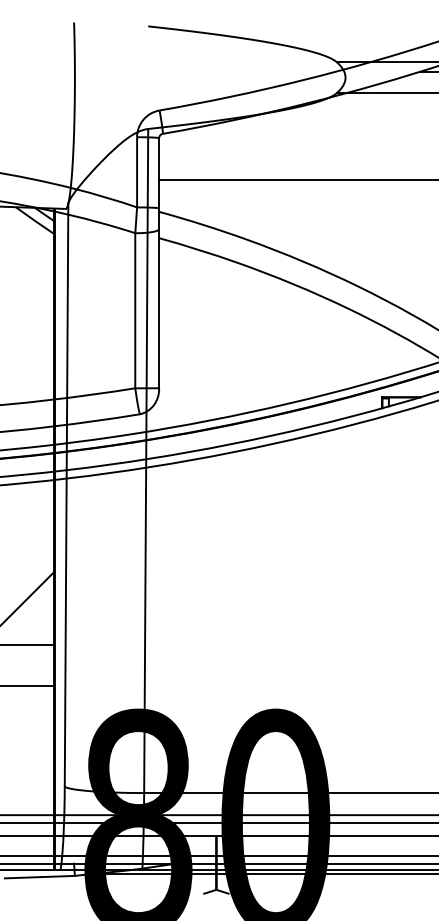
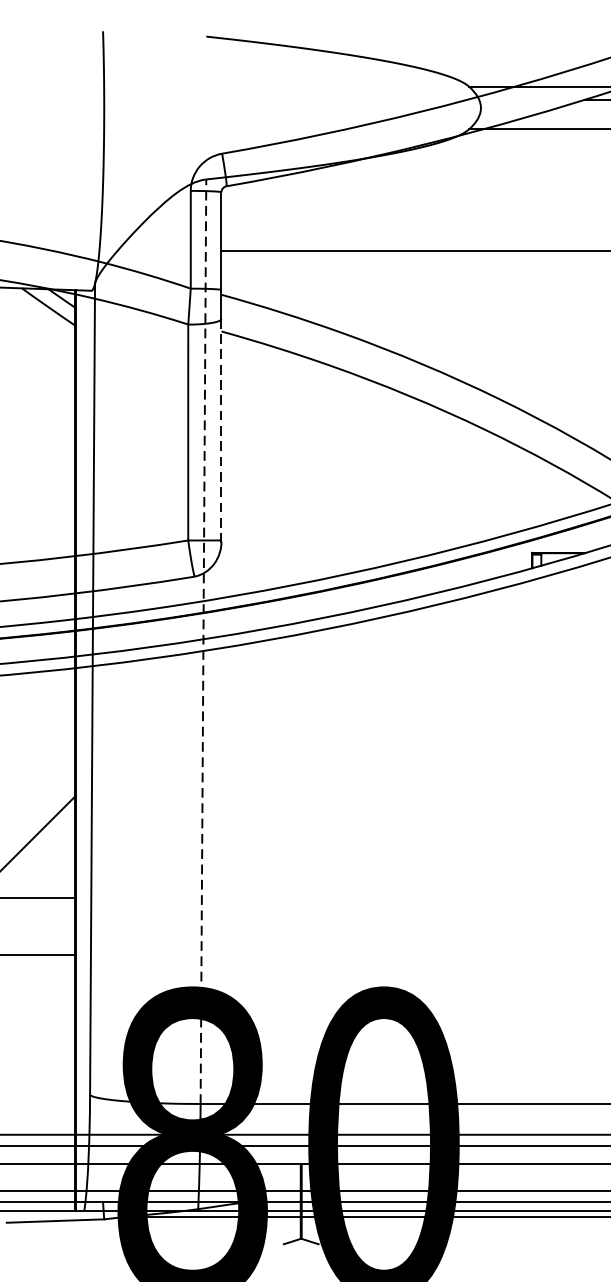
line: (159, 308) -> (221, 429), solid -> dashed
line: (146, 460) -> (203, 641), solid -> dashed

